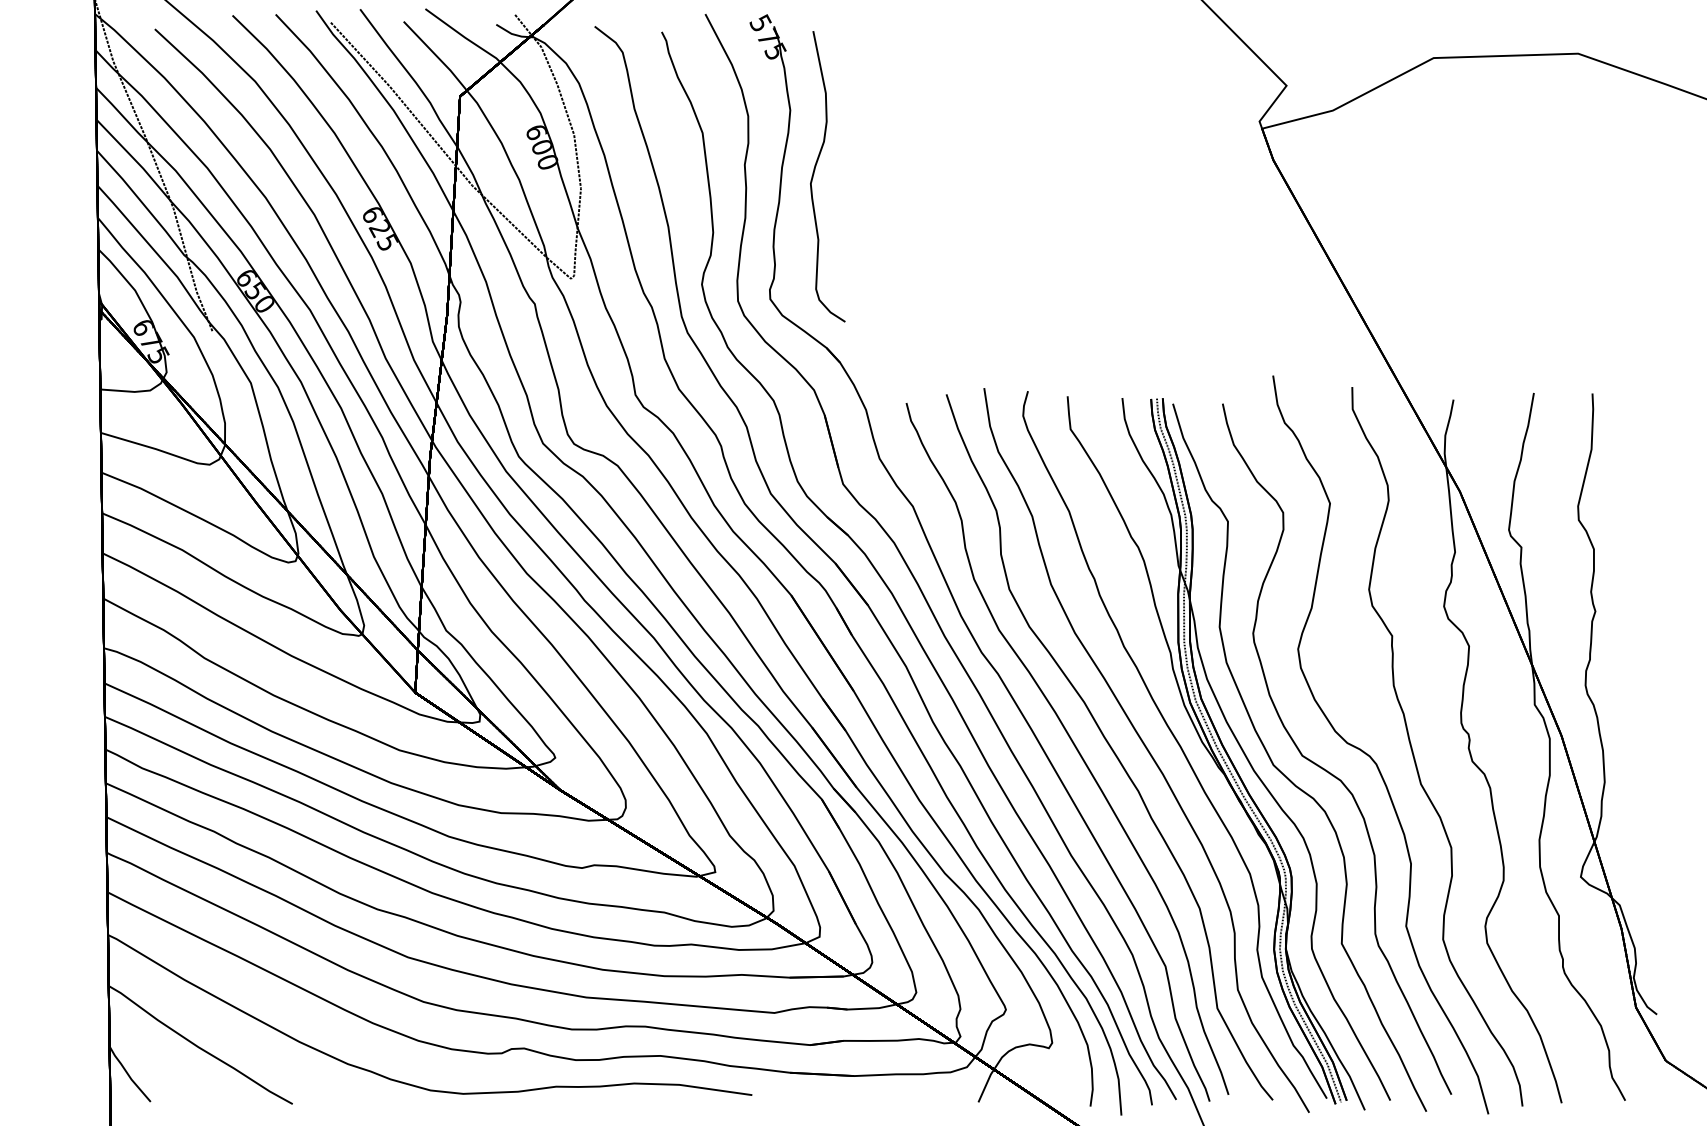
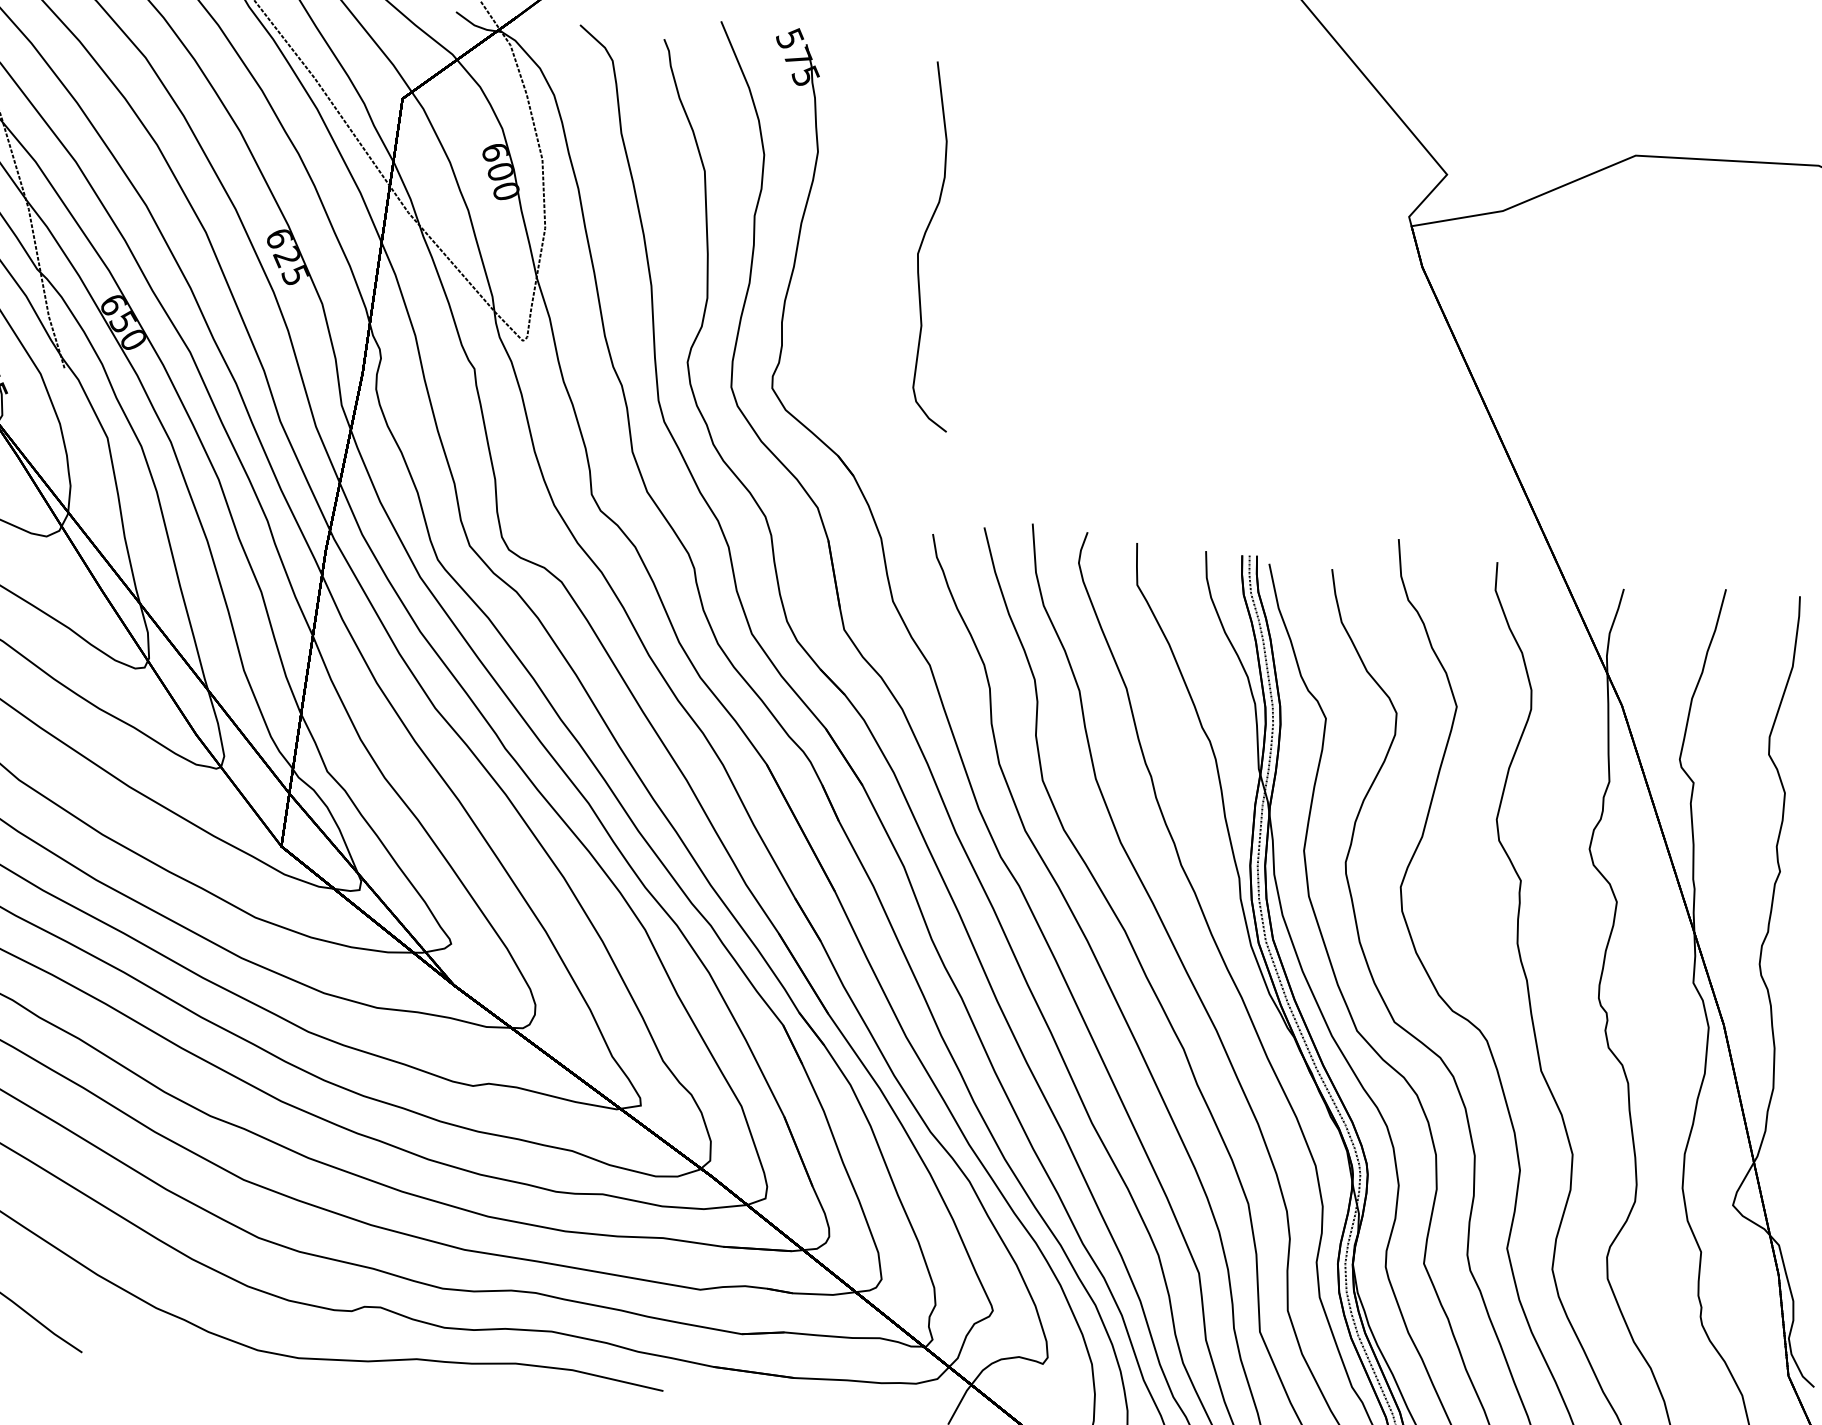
curve: (814, 174) -> (923, 242), moved

